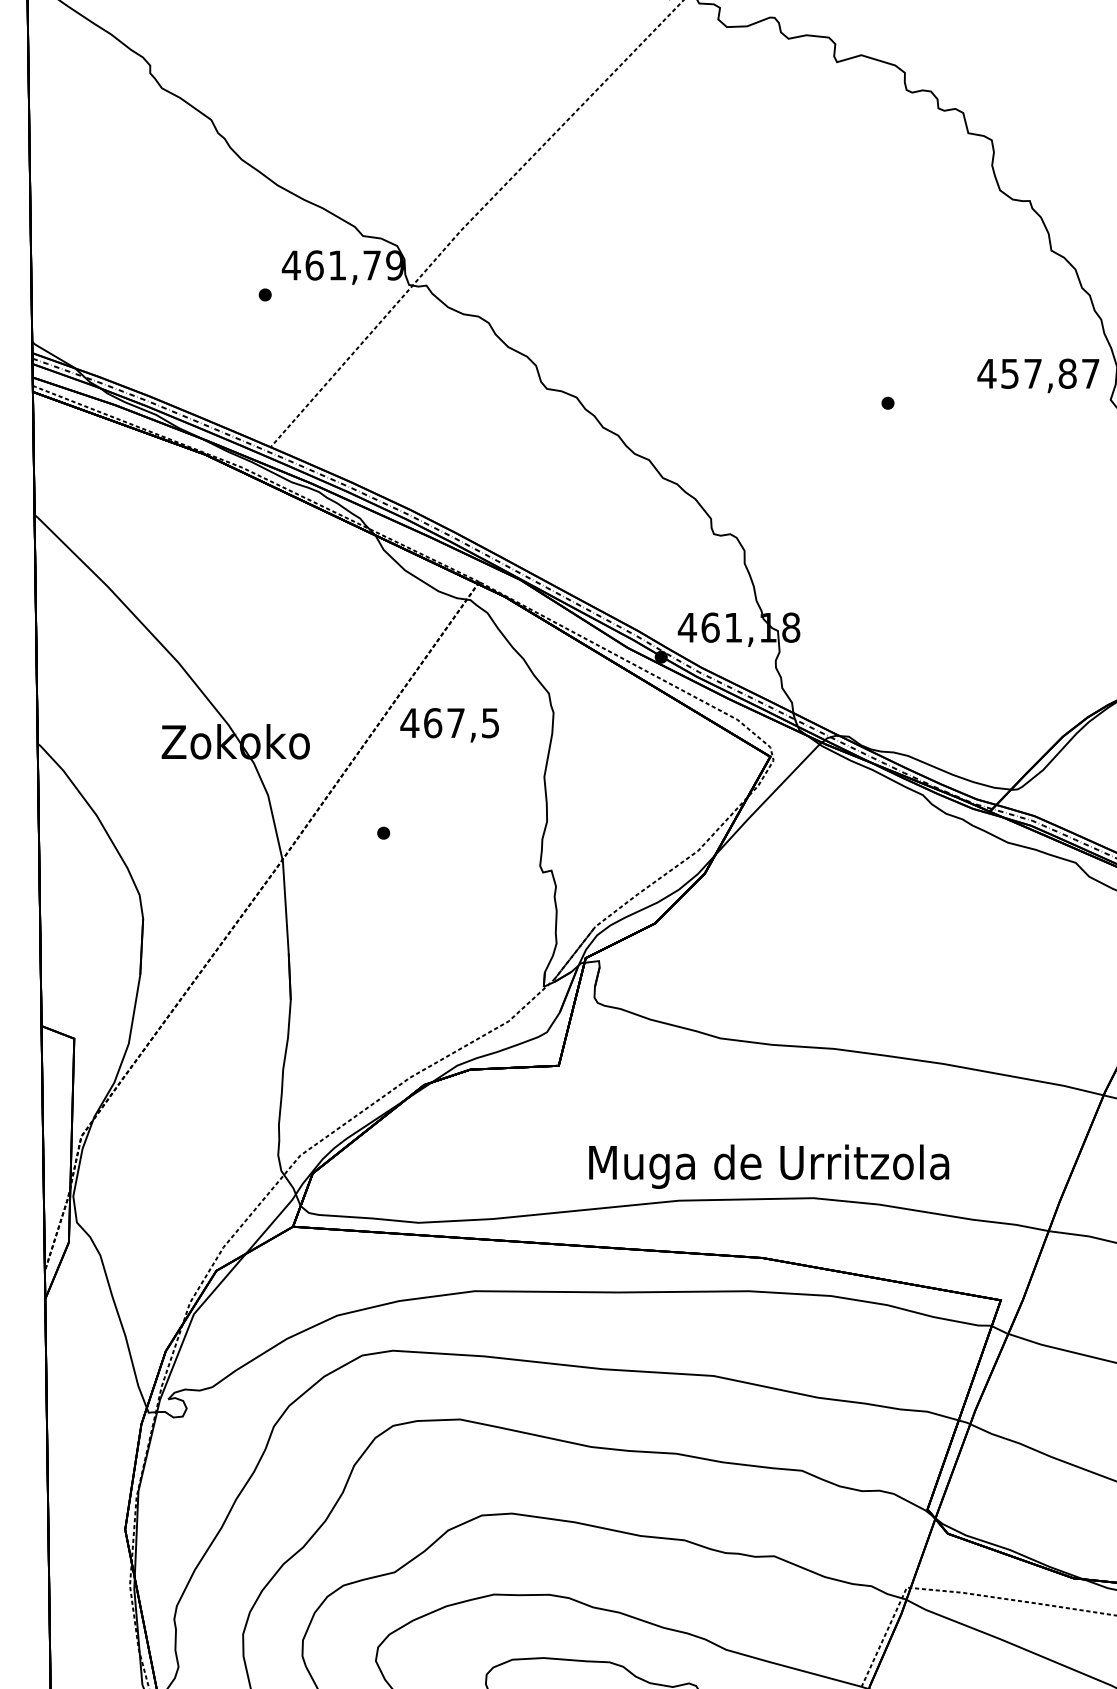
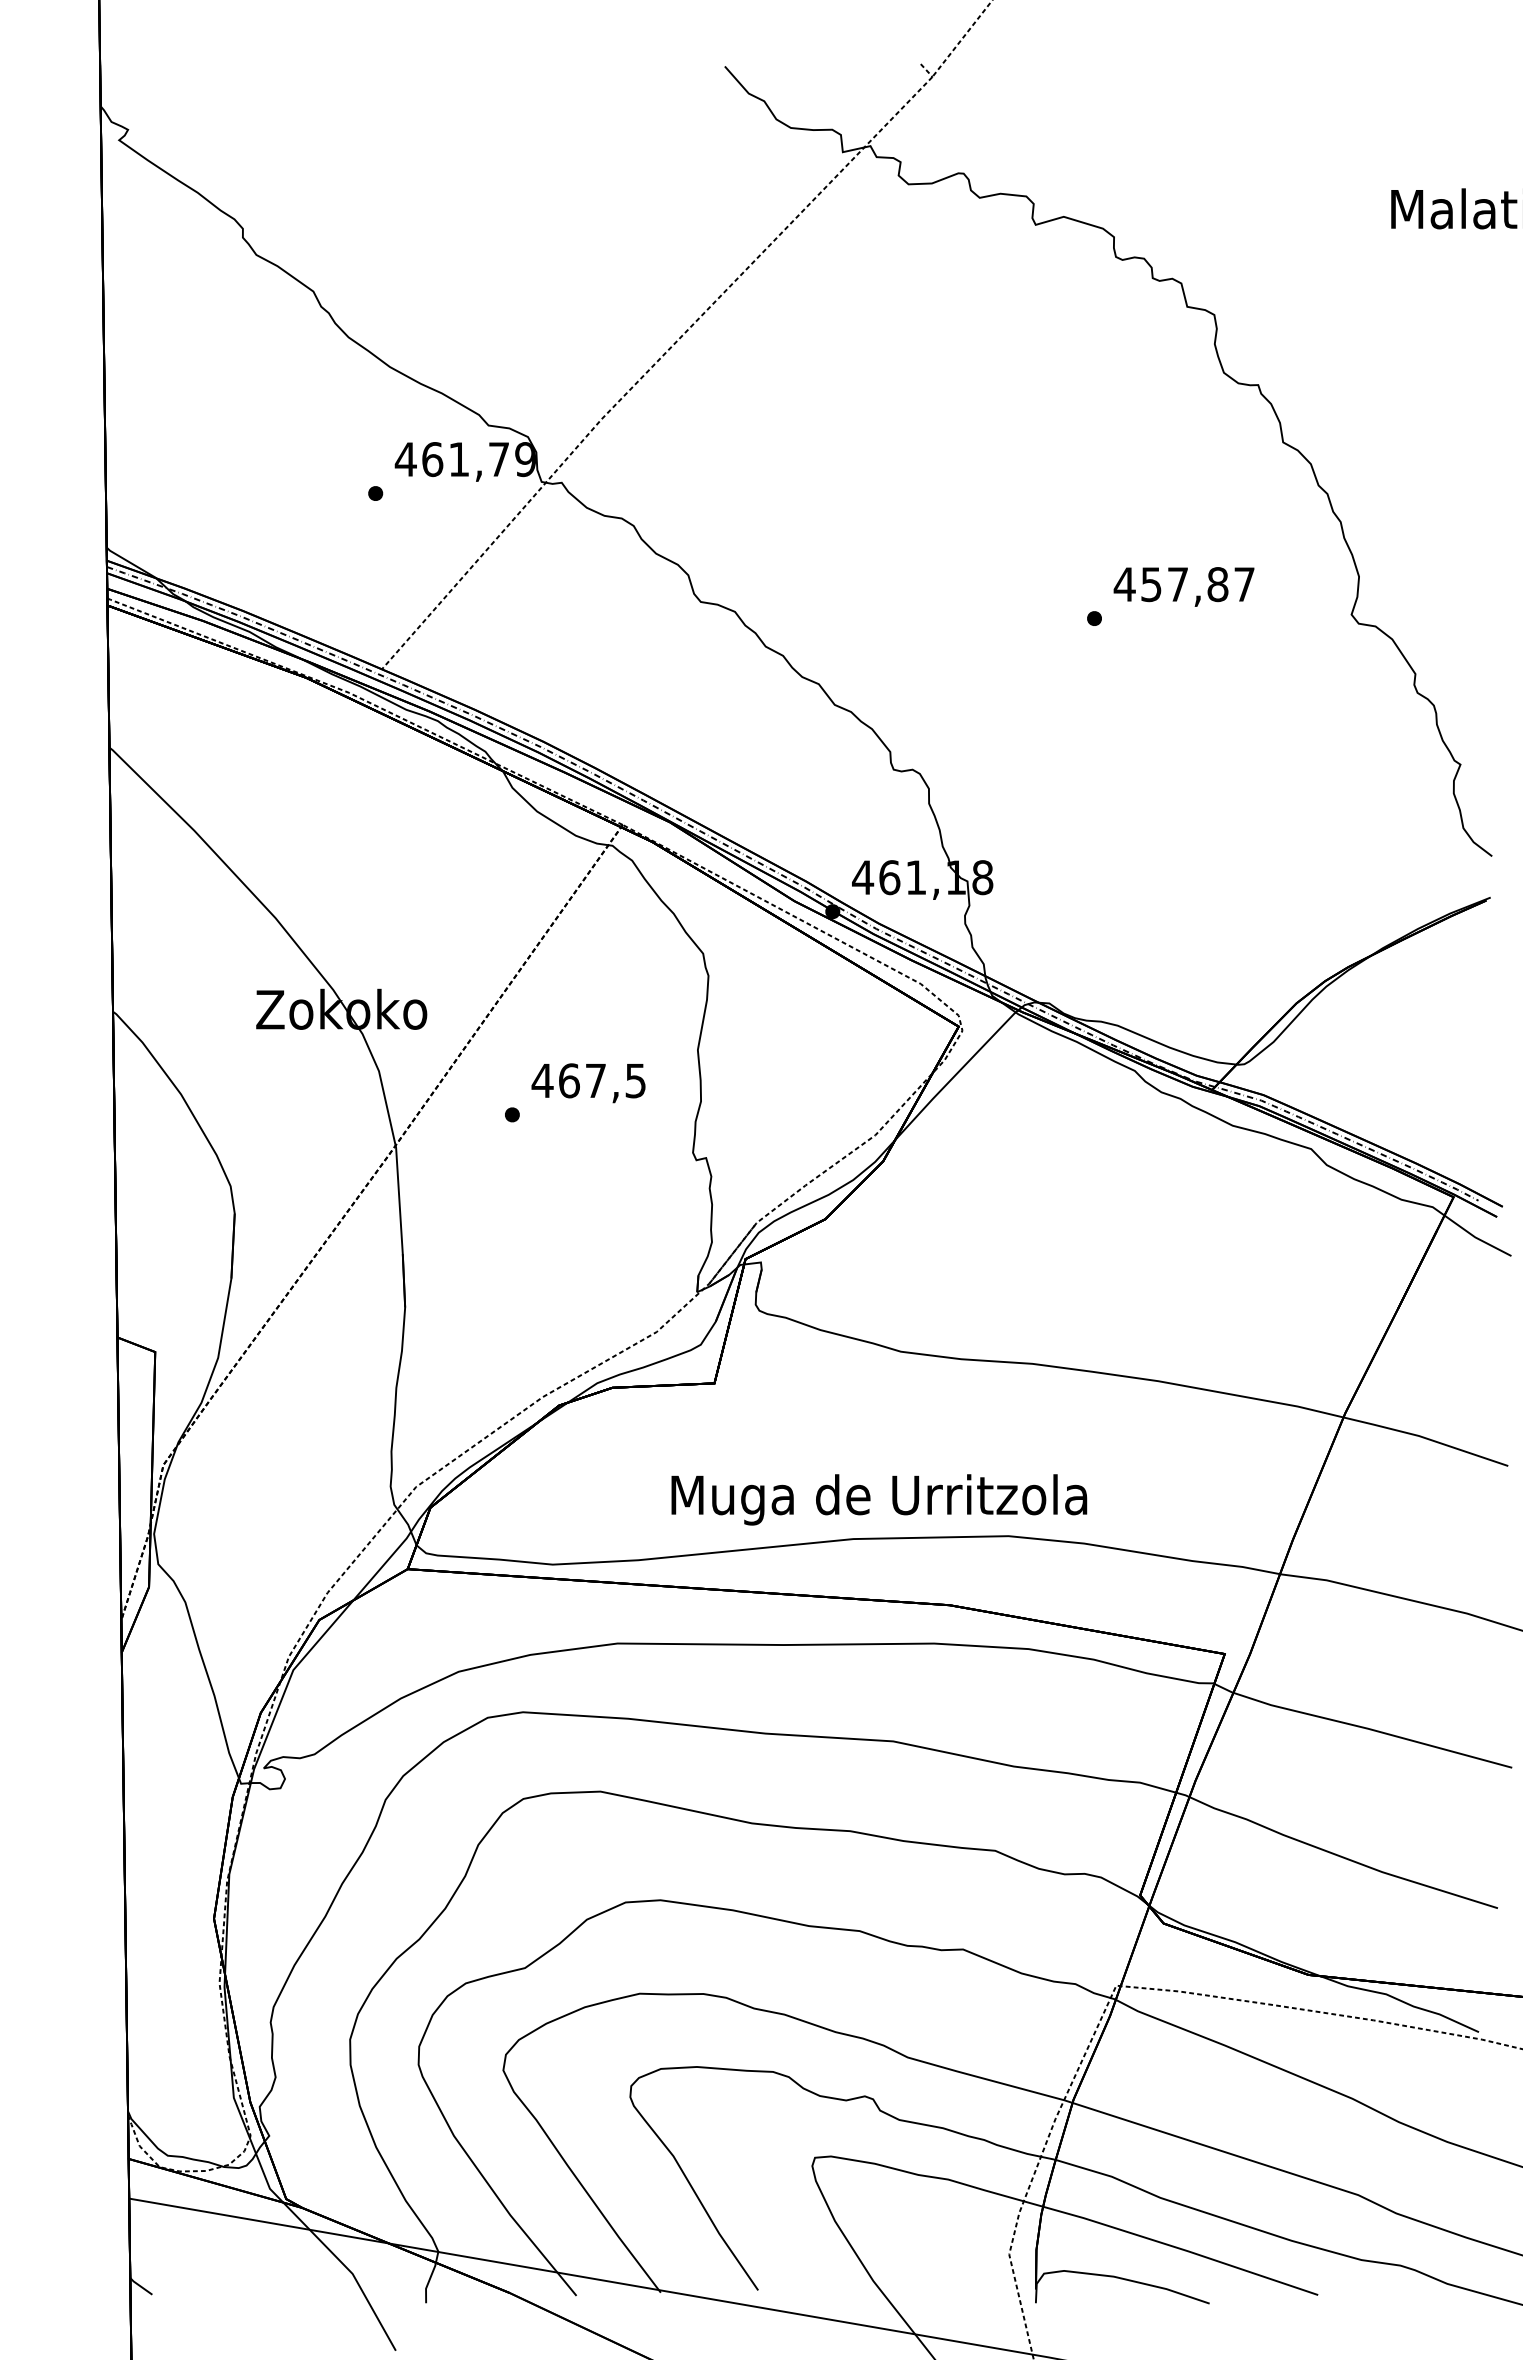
text: (1037, 375) -> (1183, 586), moved
text: (449, 725) -> (588, 1083), moved
text: (769, 1166) -> (879, 1499), moved

